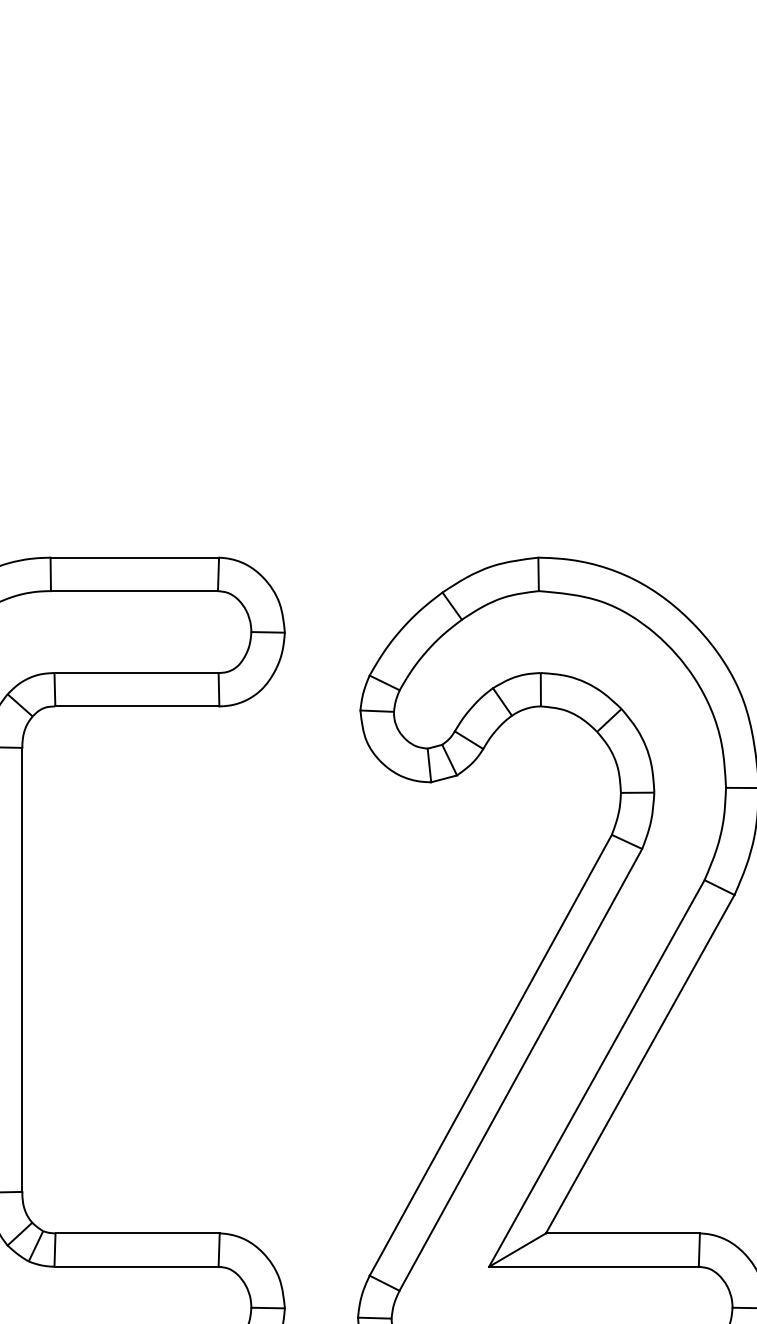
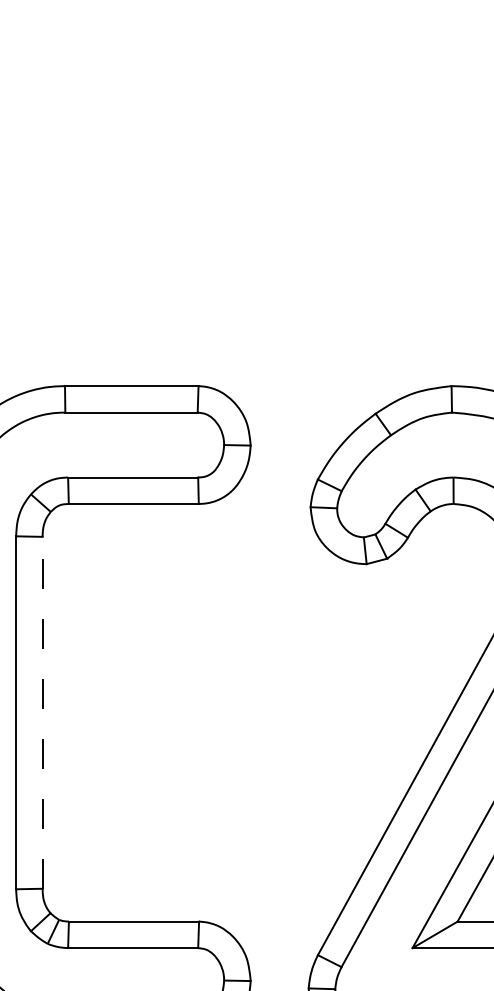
line: (22, 969) -> (42, 712), solid -> dashed

